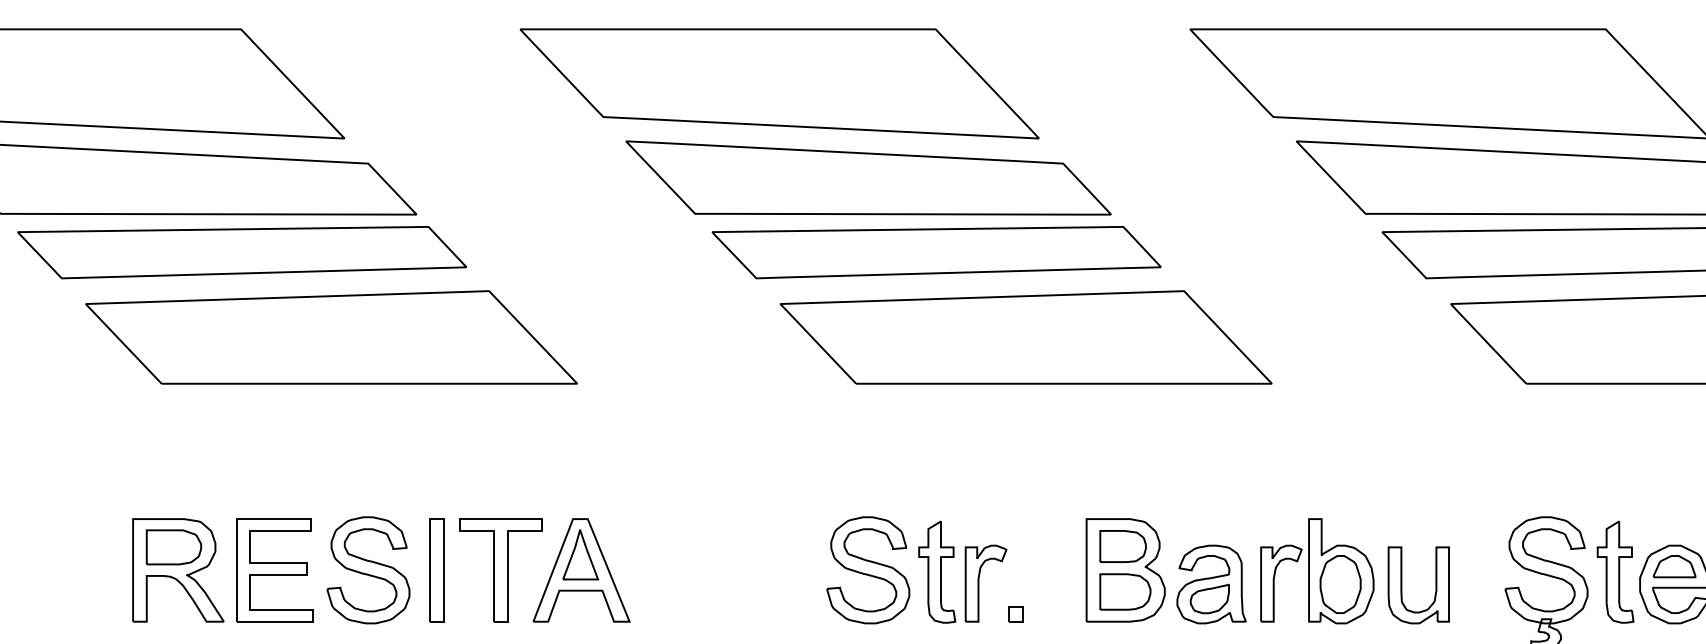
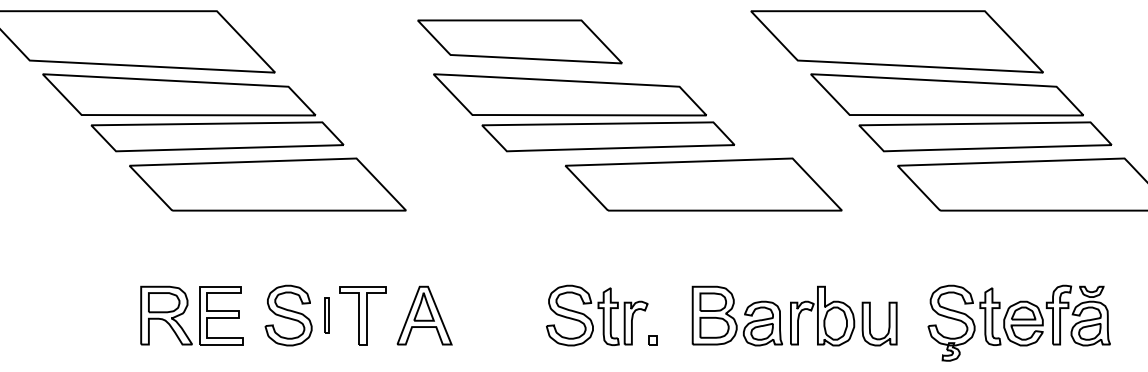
part: (778, 83) -> (519, 41), size x0.7
part: (1025, 337) -> (703, 184), moved
part: (211, 563) -> (185, 311), moved
part: (435, 570) -> (326, 315), size x0.6
part: (581, 570) -> (424, 315), moved

